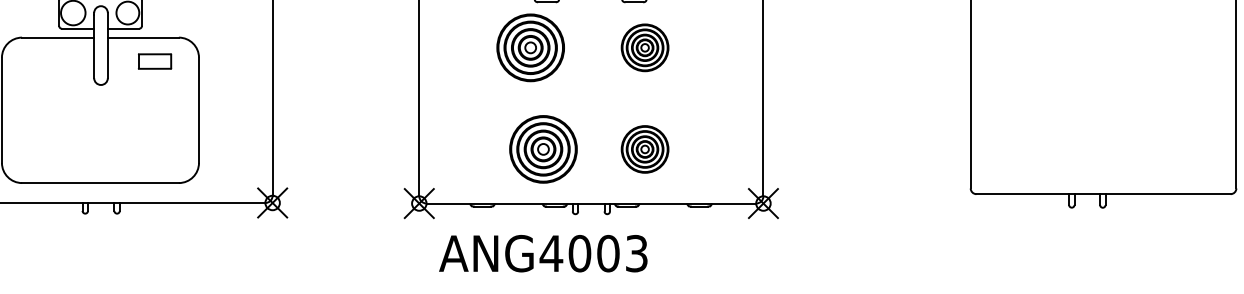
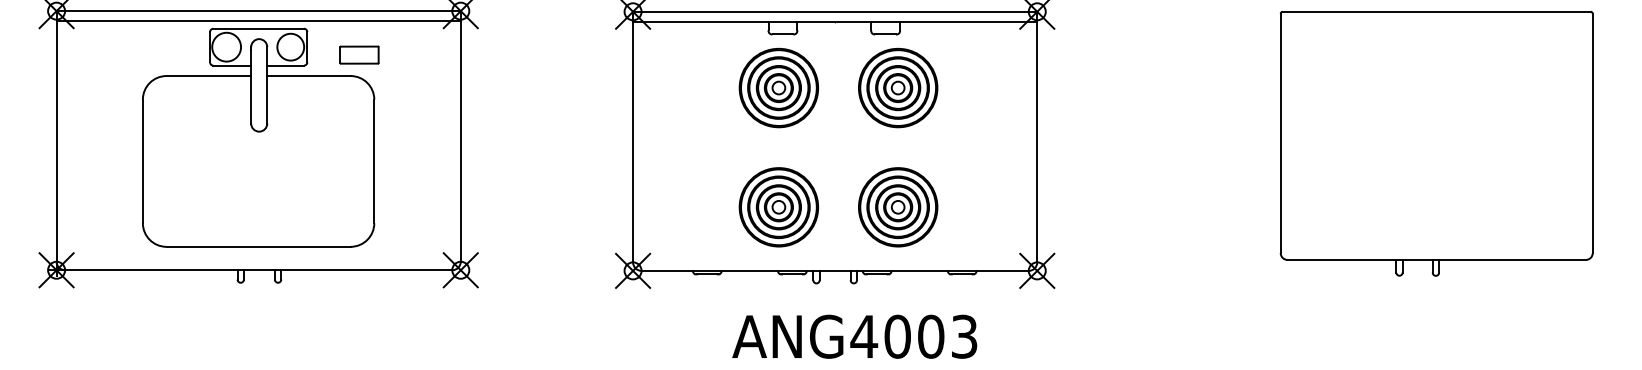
part: (530, 47) -> (778, 87), moved
part: (645, 47) -> (898, 87), size x1.43
part: (154, 61) -> (359, 54), moved
part: (645, 149) -> (898, 207), size x1.43
text: (543, 253) -> (854, 336), moved

